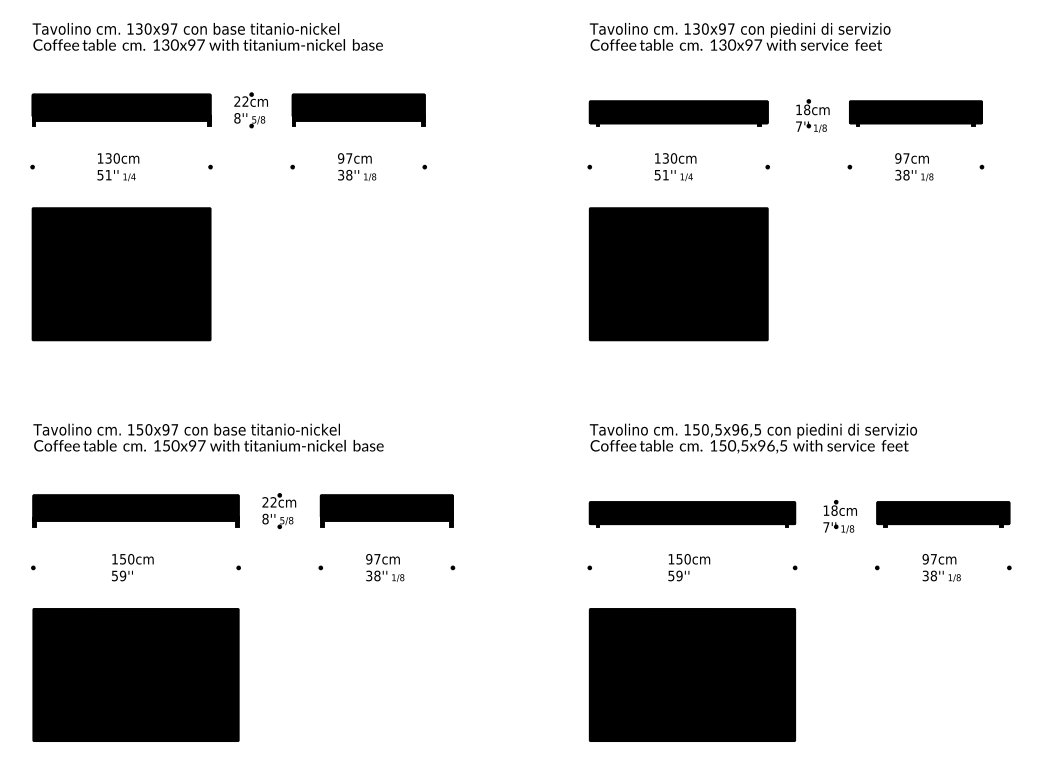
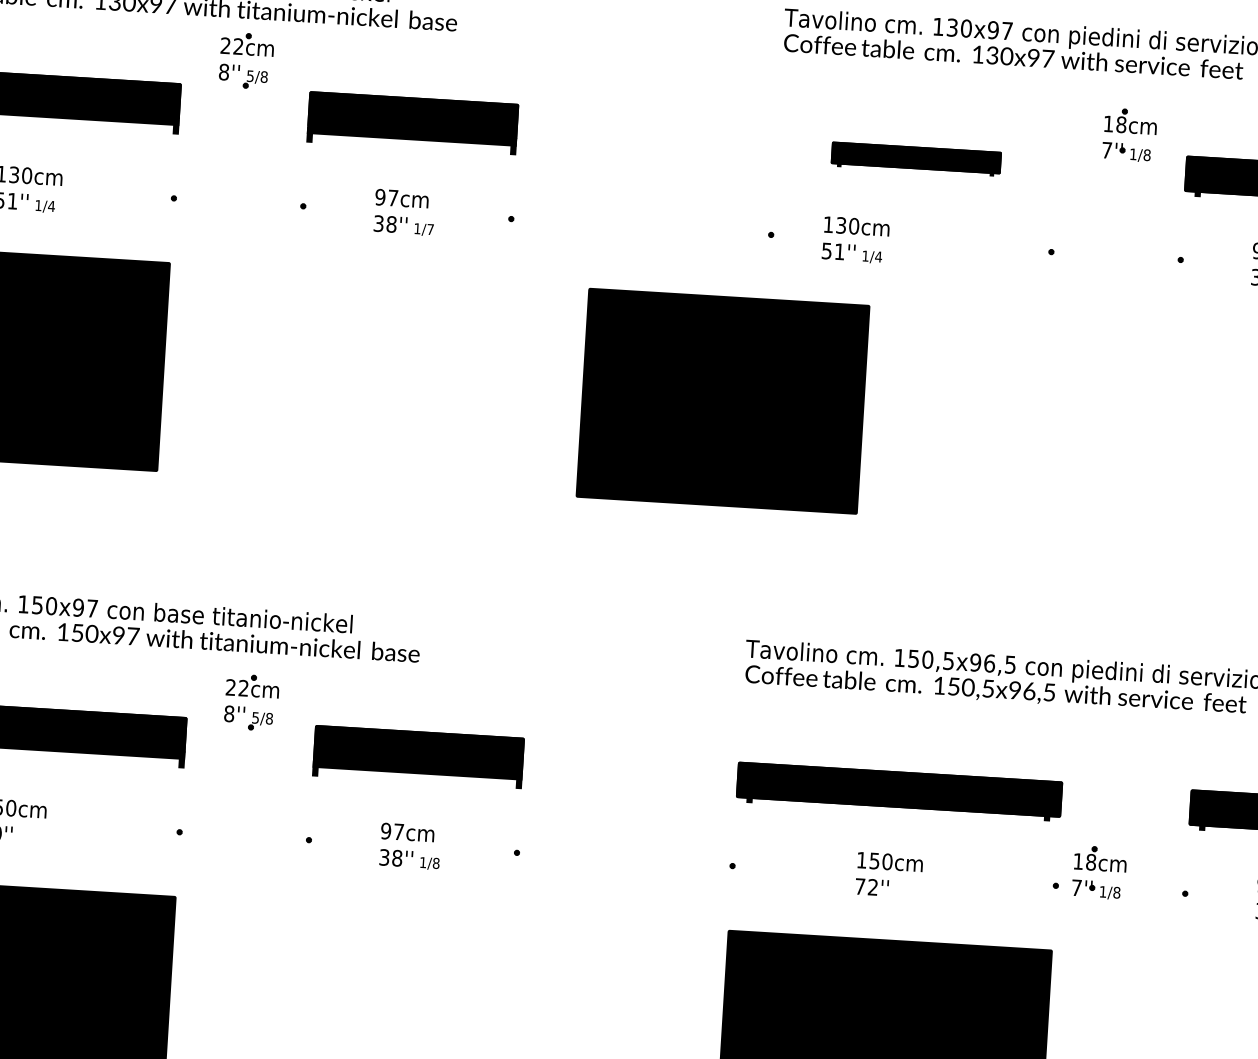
part: (250, 110) -> (245, 61), moved
part: (678, 113) -> (916, 159), size x0.6
part: (812, 115) -> (1129, 134), moved
text: (675, 167) -> (855, 240), moved
text: (374, 176) -> (431, 228), 1/8 -> 1/7
part: (678, 274) -> (722, 401), moved
part: (279, 511) -> (252, 703), moved
part: (839, 516) -> (1098, 871), moved
text: (675, 575) -> (866, 886), 59'' -> 72''

